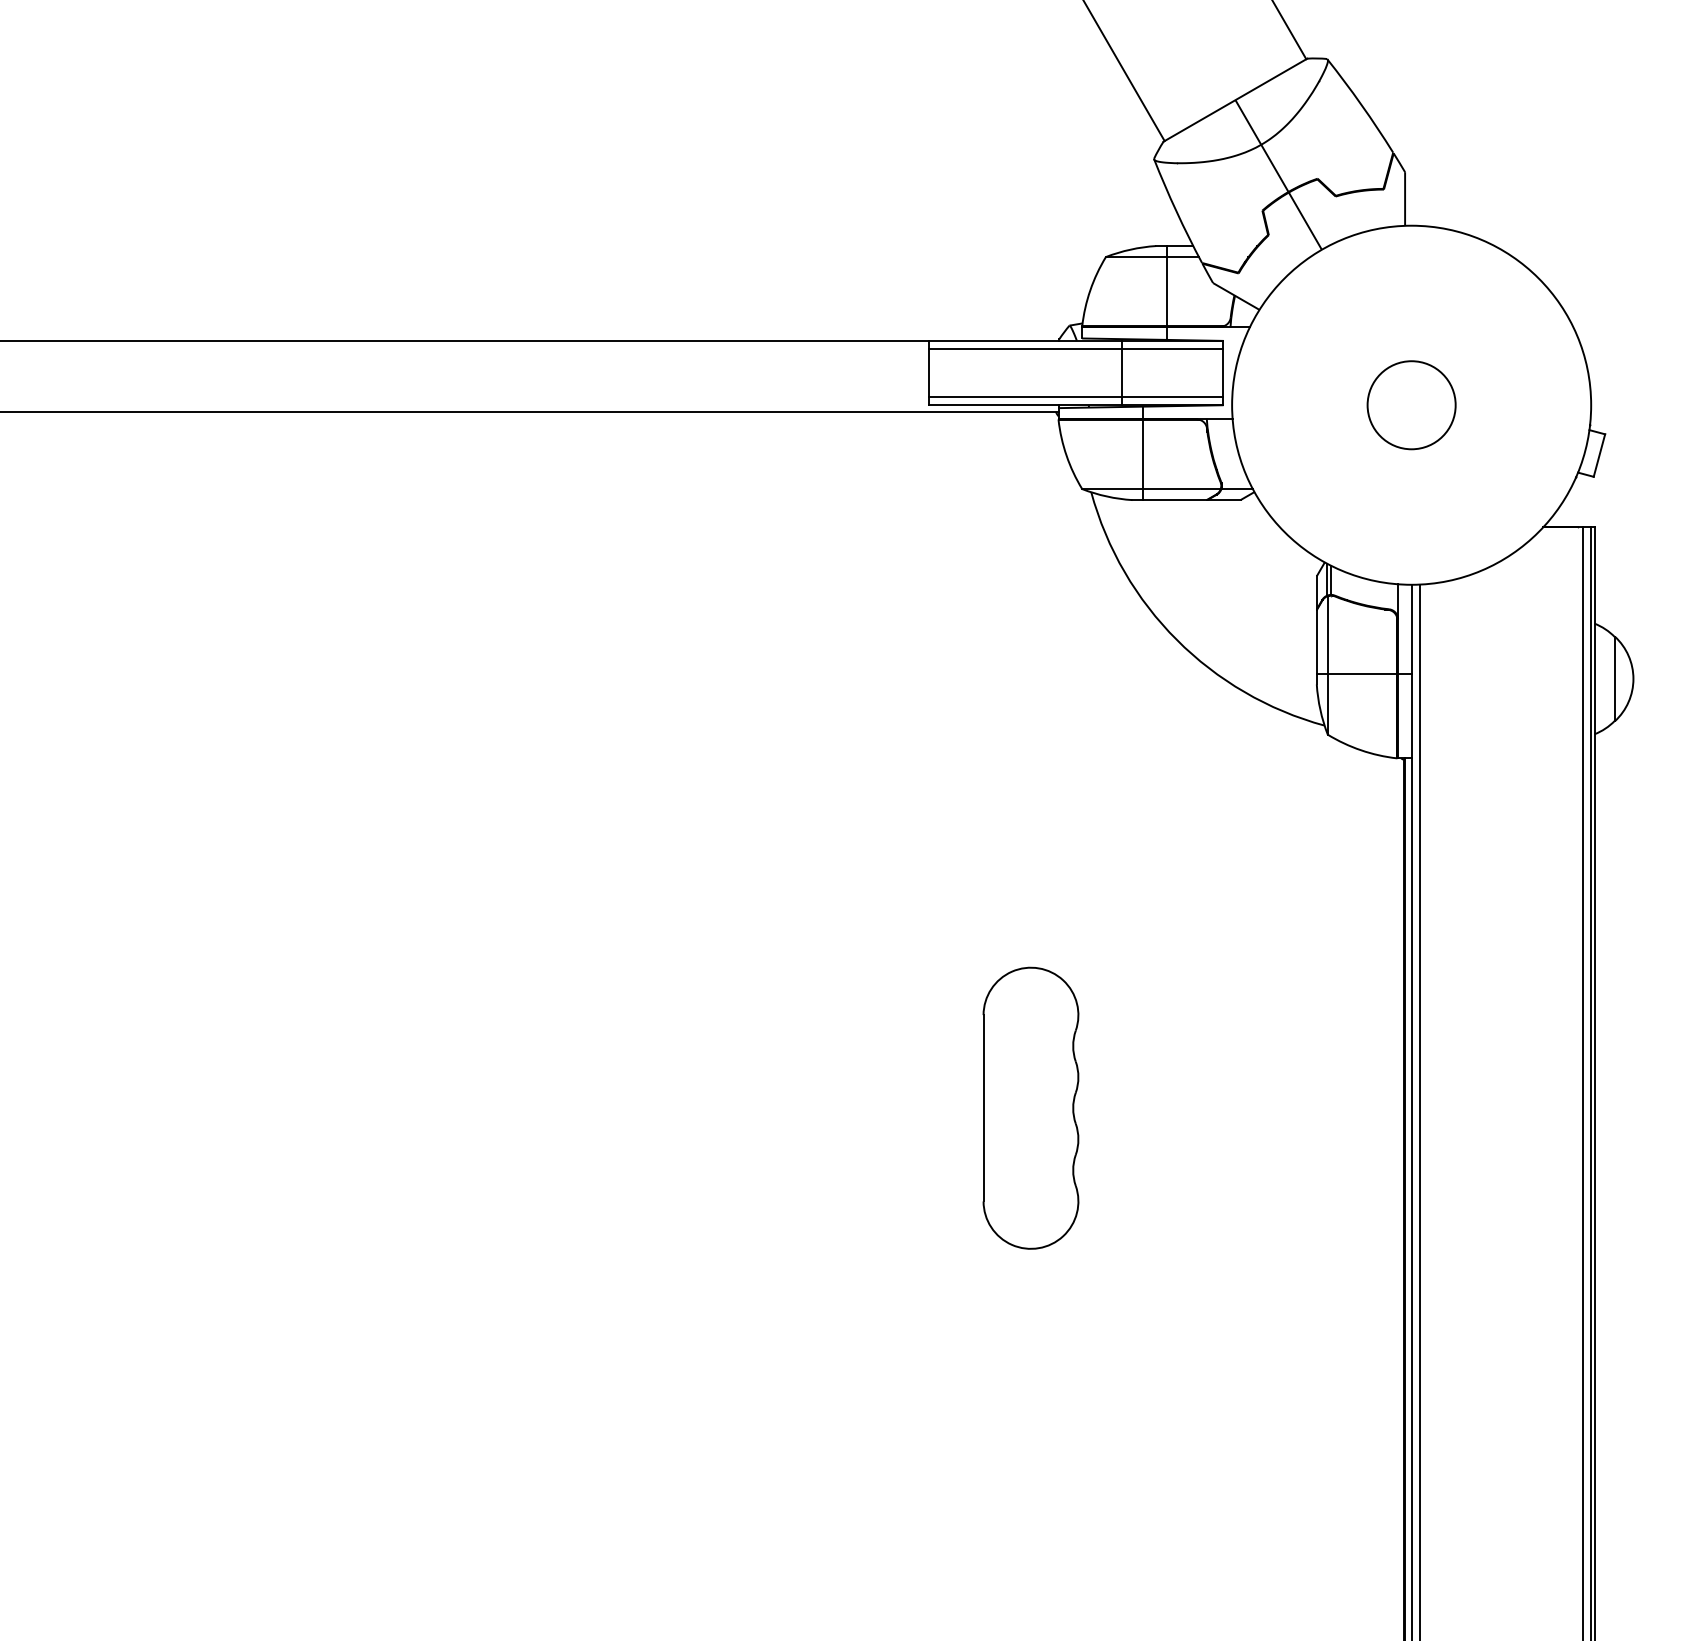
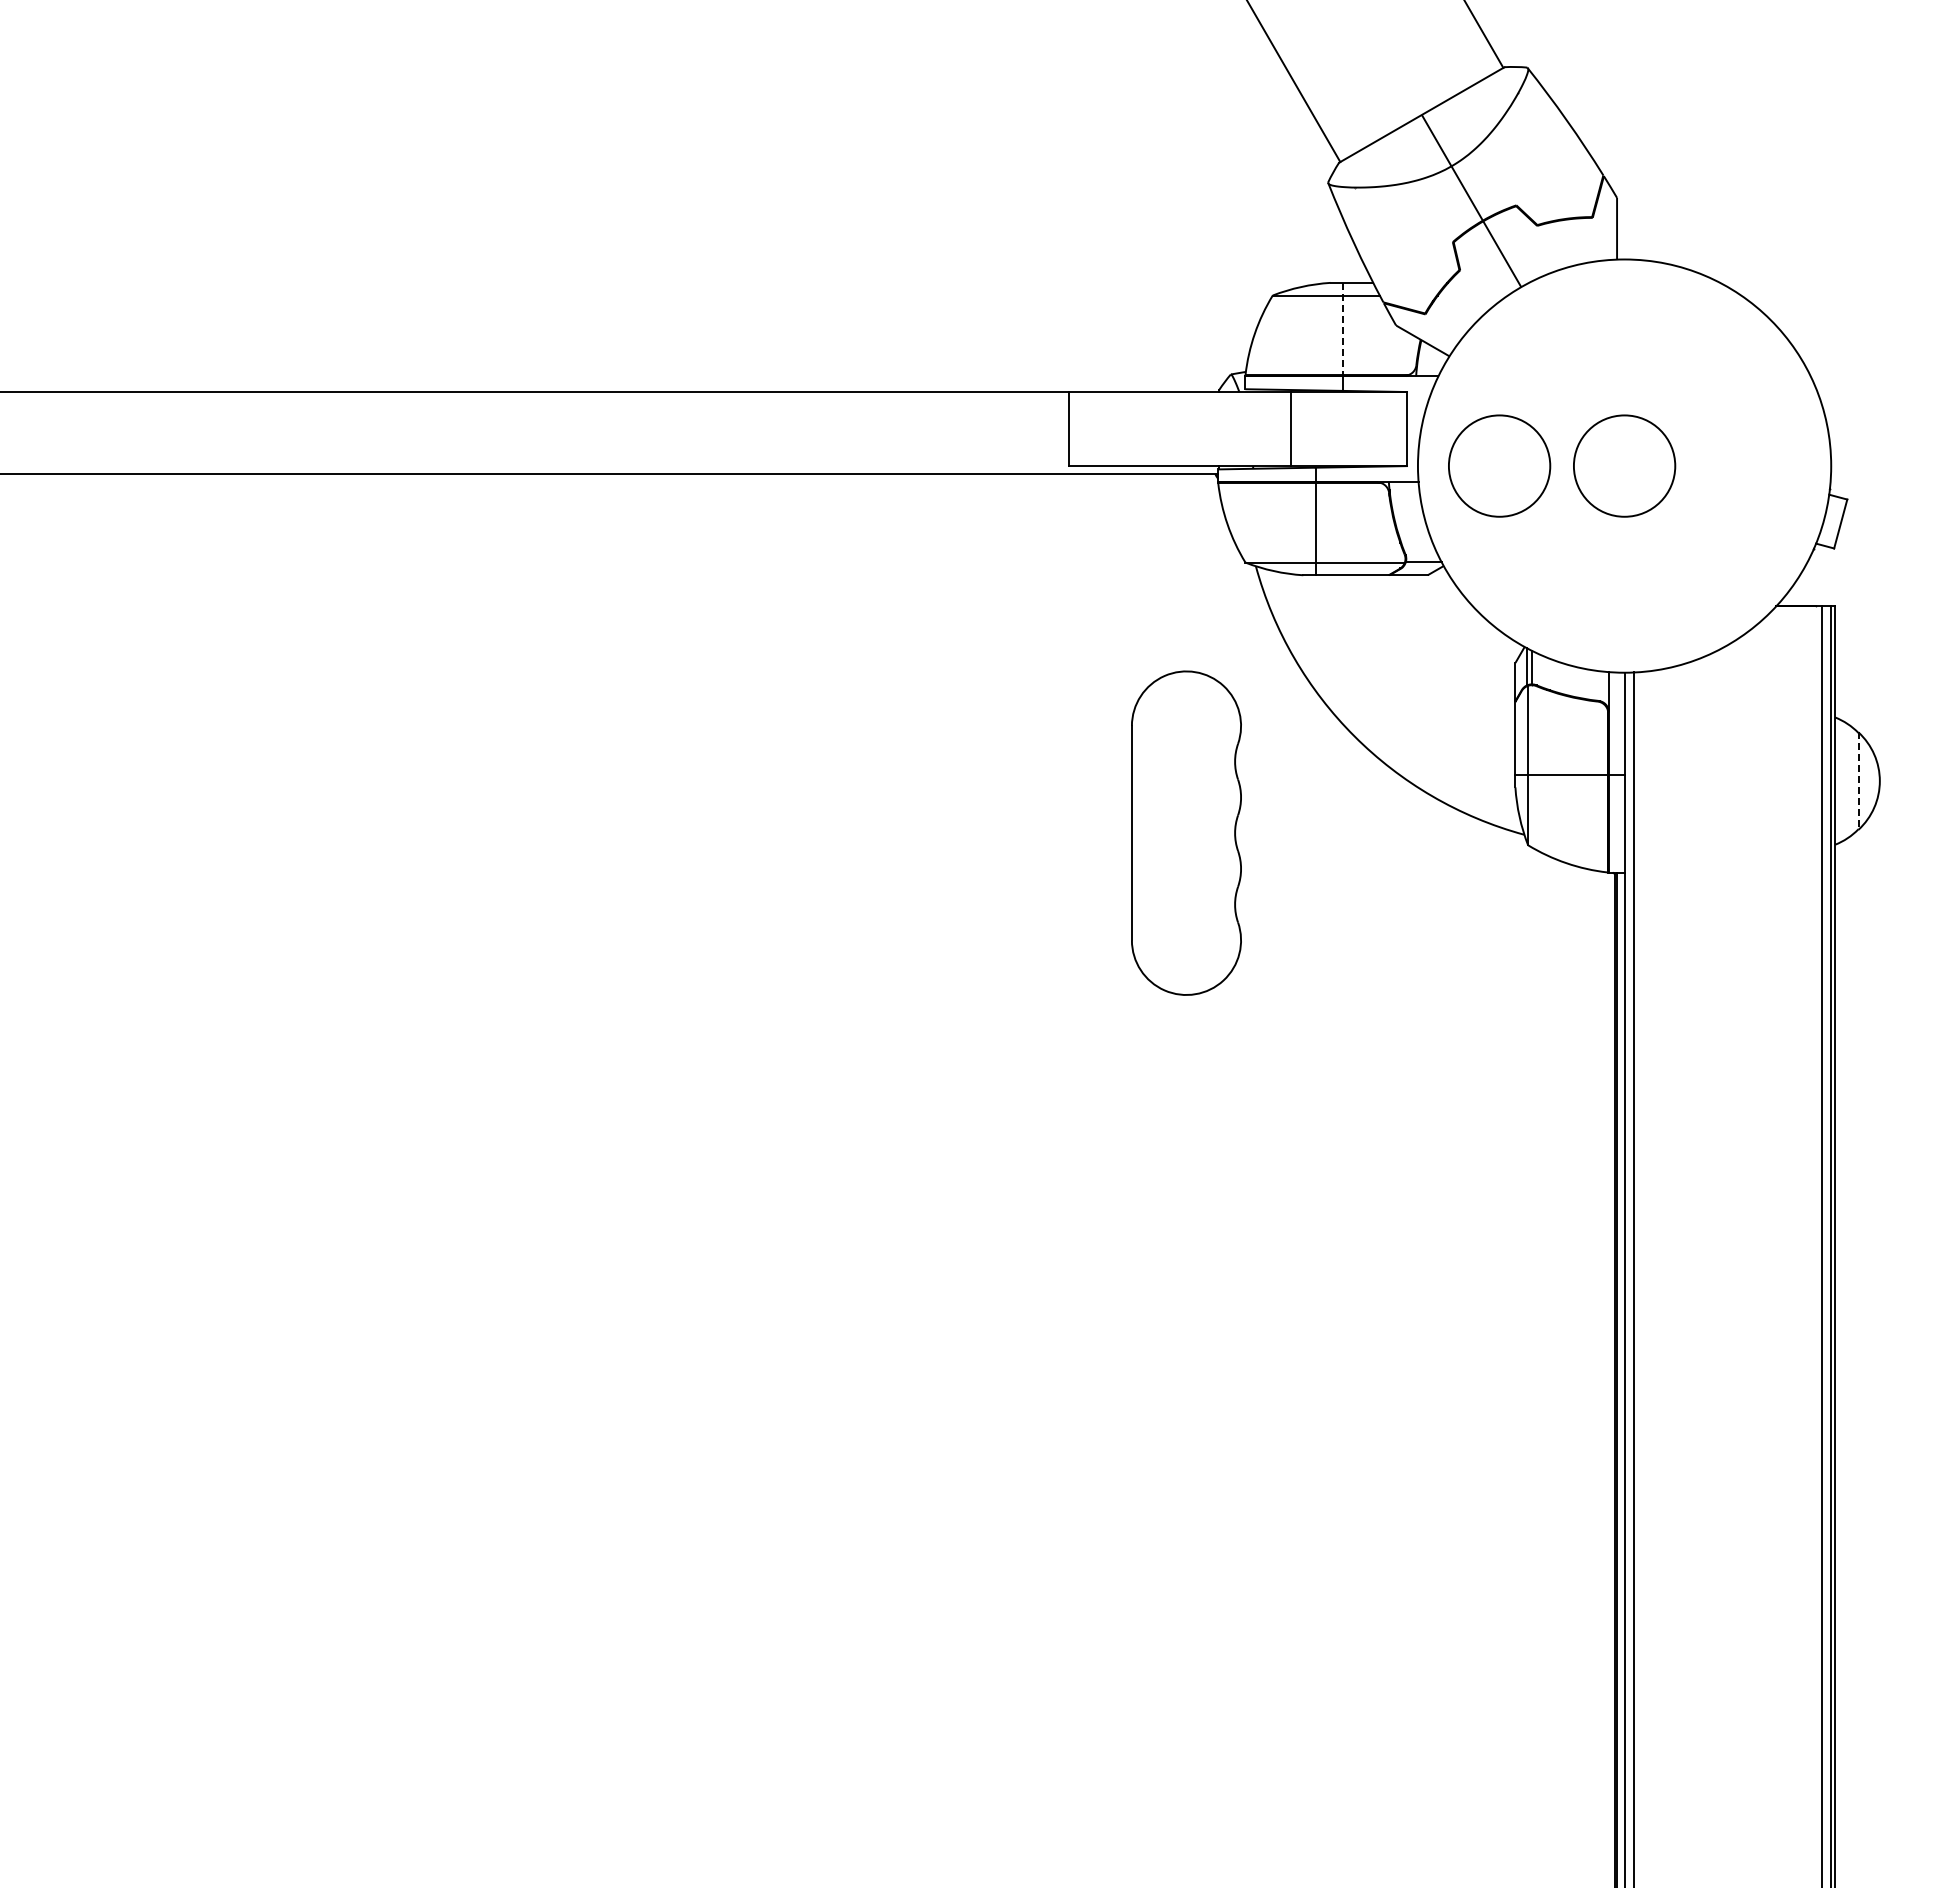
line: (1166, 286) -> (1342, 329), solid -> dashed
line: (1075, 349) -> (1237, 401), removed
line: (1075, 396) -> (1237, 456), removed
circle: (1302, 404) -> (1499, 465), added
line: (1614, 679) -> (1858, 781), solid -> dashed
part: (1030, 1107) -> (1186, 832), moved

